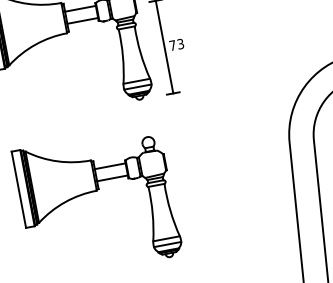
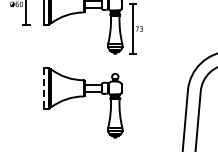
line: (19, 189) -> (44, 88), solid -> dashed

